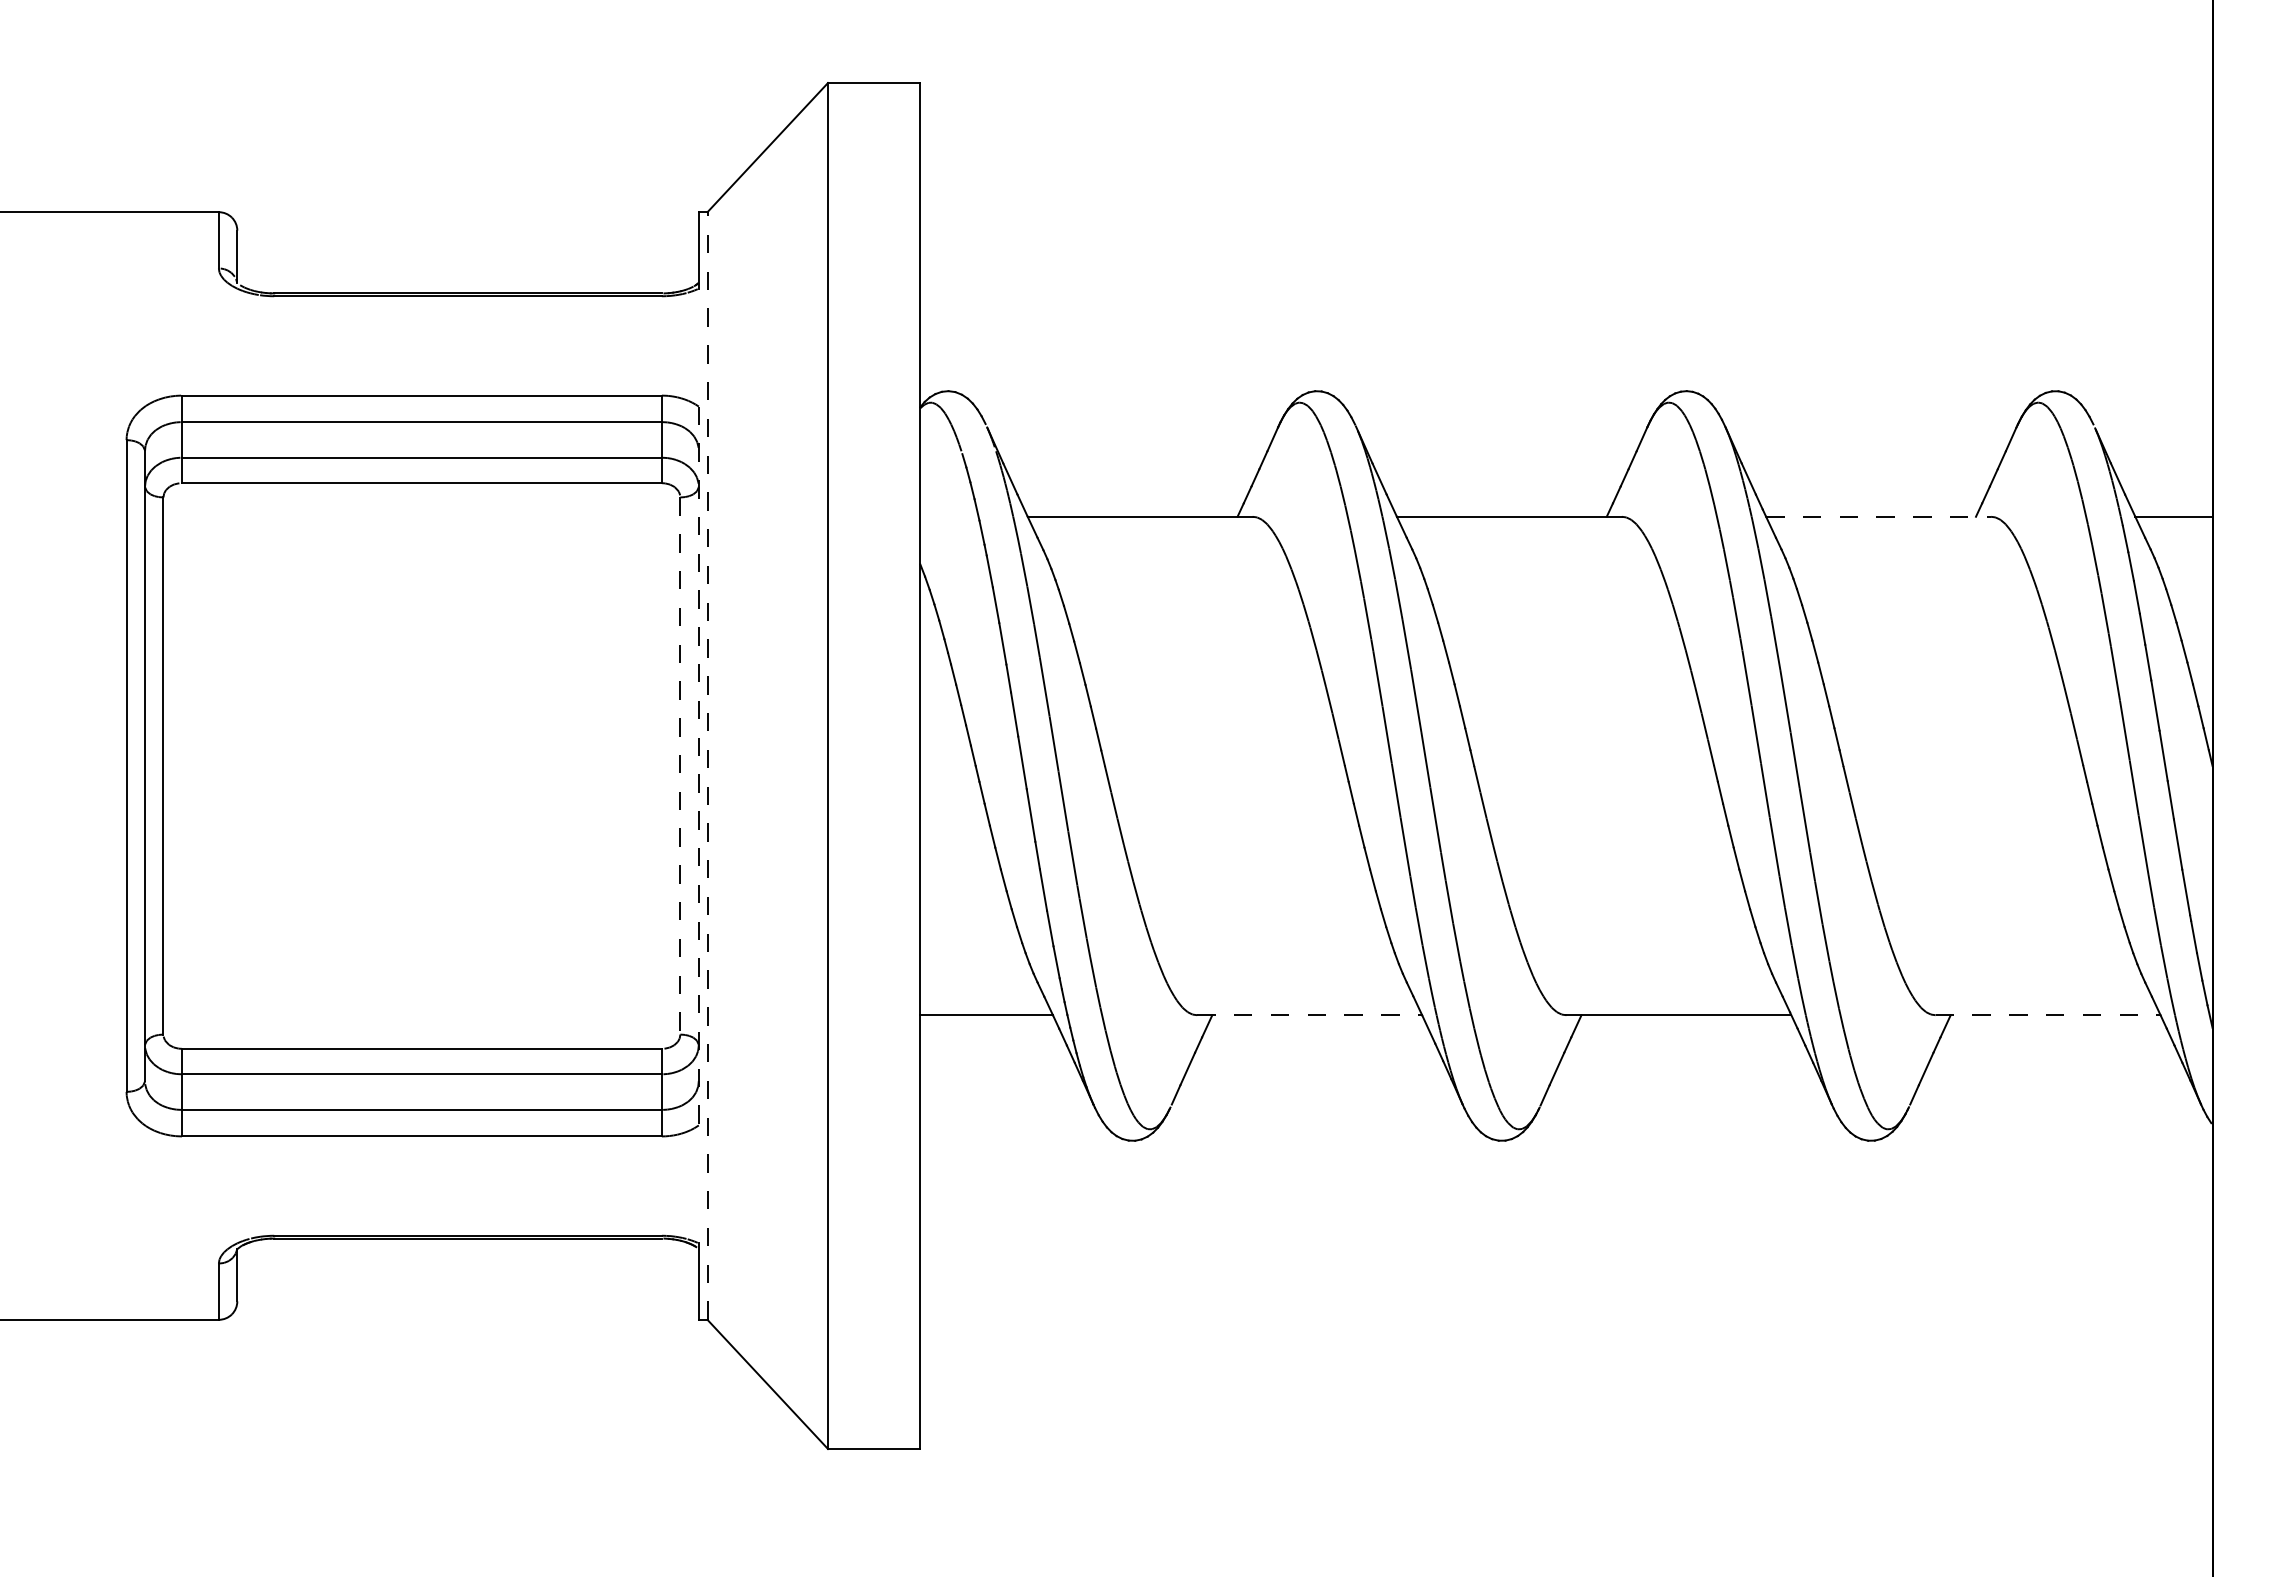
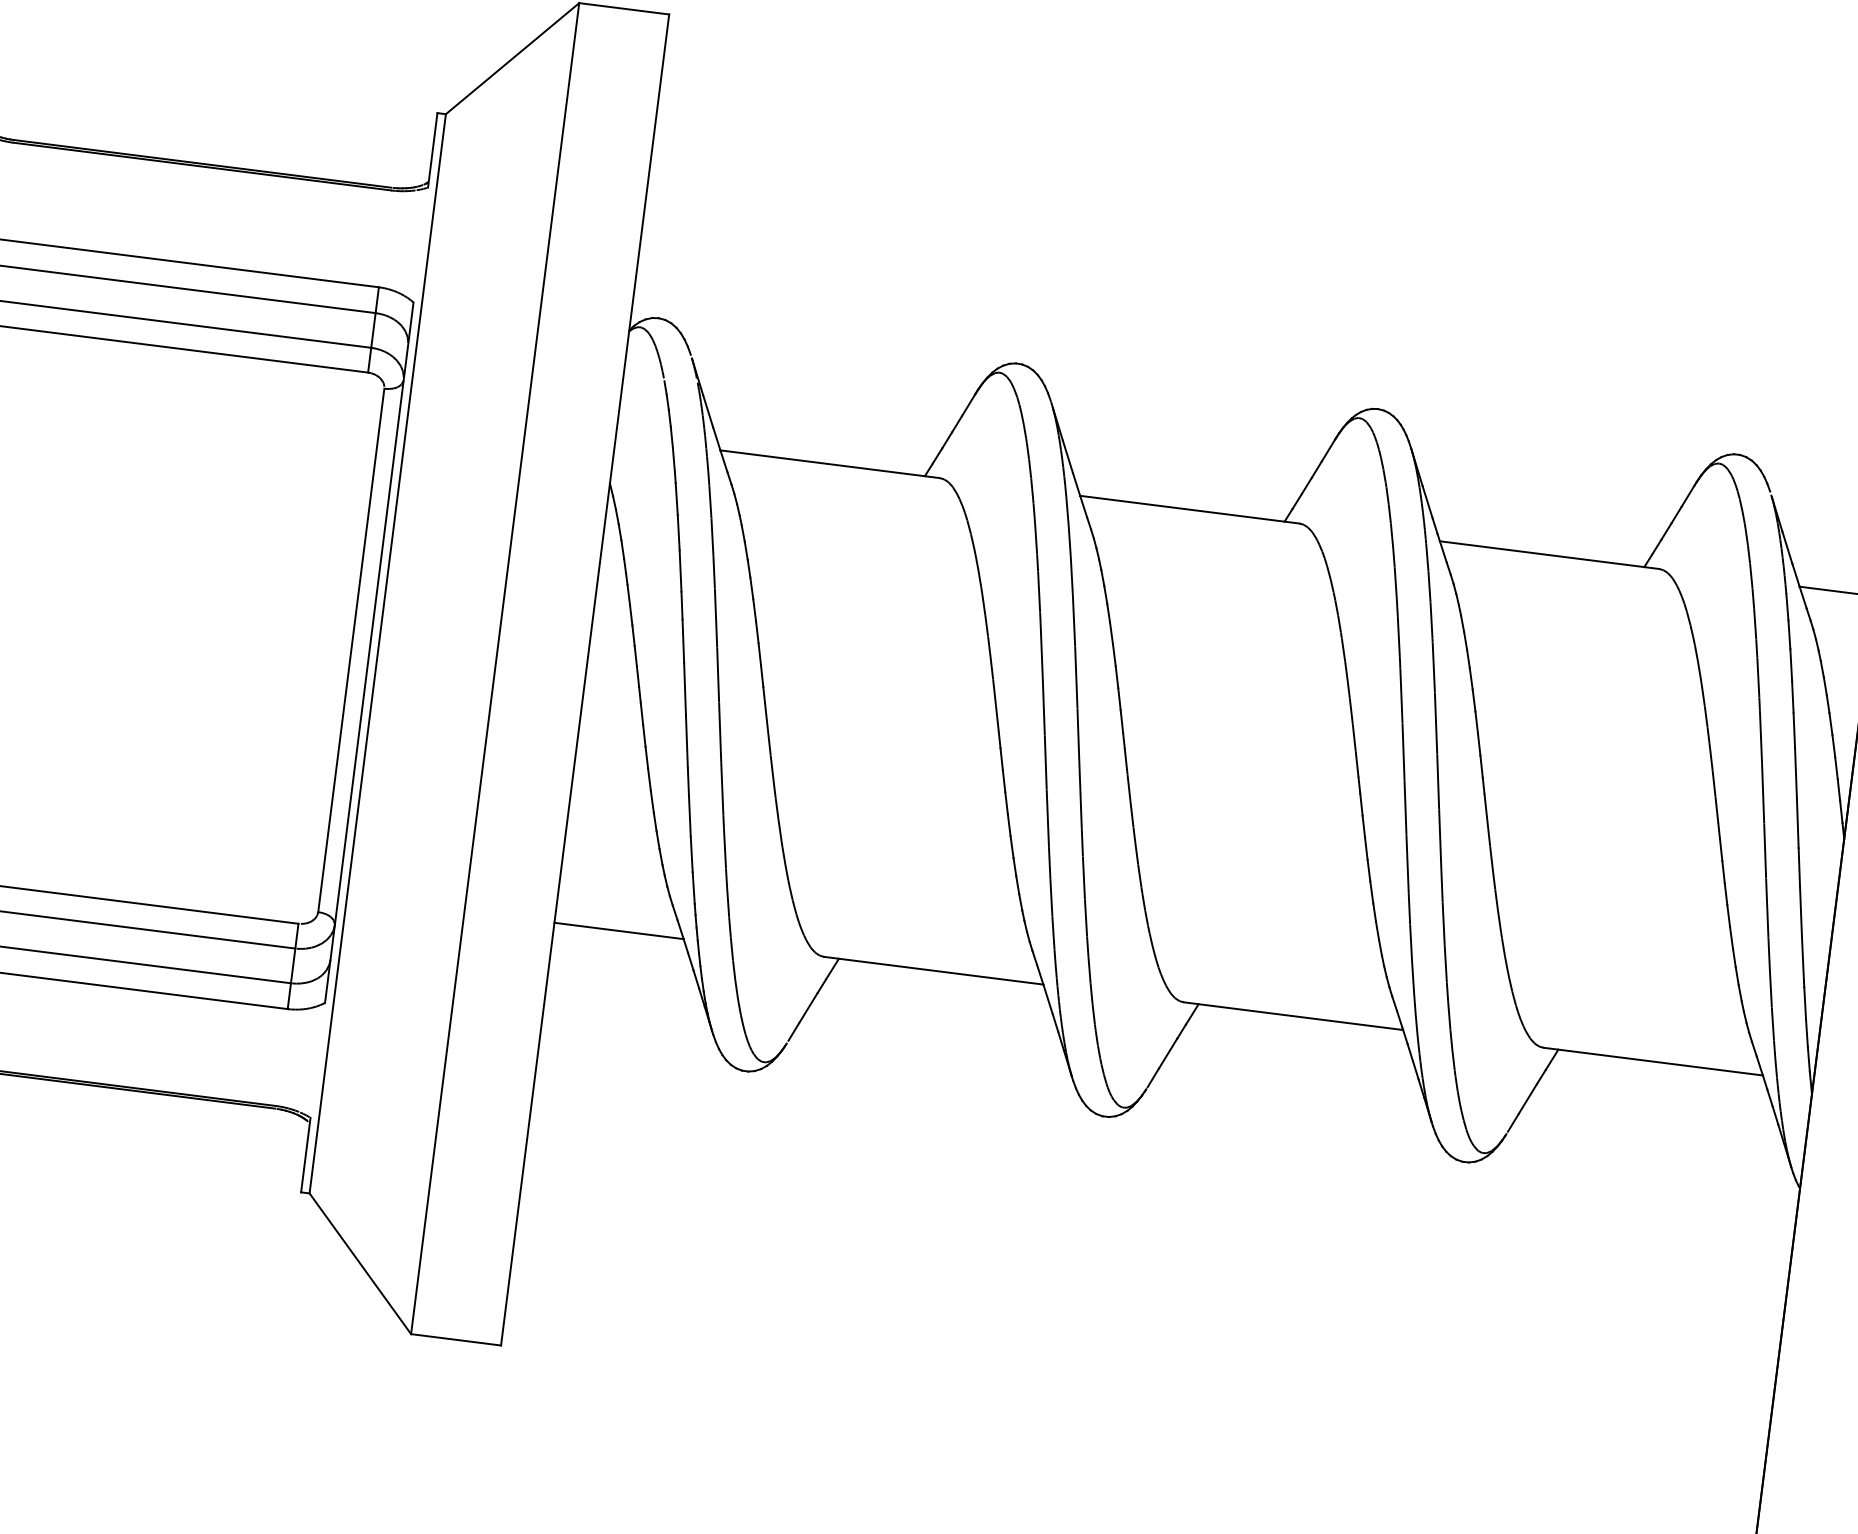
line: (1879, 516) -> (1550, 554), dashed -> solid
line: (680, 766) -> (351, 650), dashed -> solid
line: (698, 766) -> (368, 653), dashed -> solid
line: (707, 766) -> (377, 654), dashed -> solid
line: (1310, 1015) -> (934, 971), dashed -> solid
line: (2048, 1015) -> (1653, 1061), dashed -> solid

